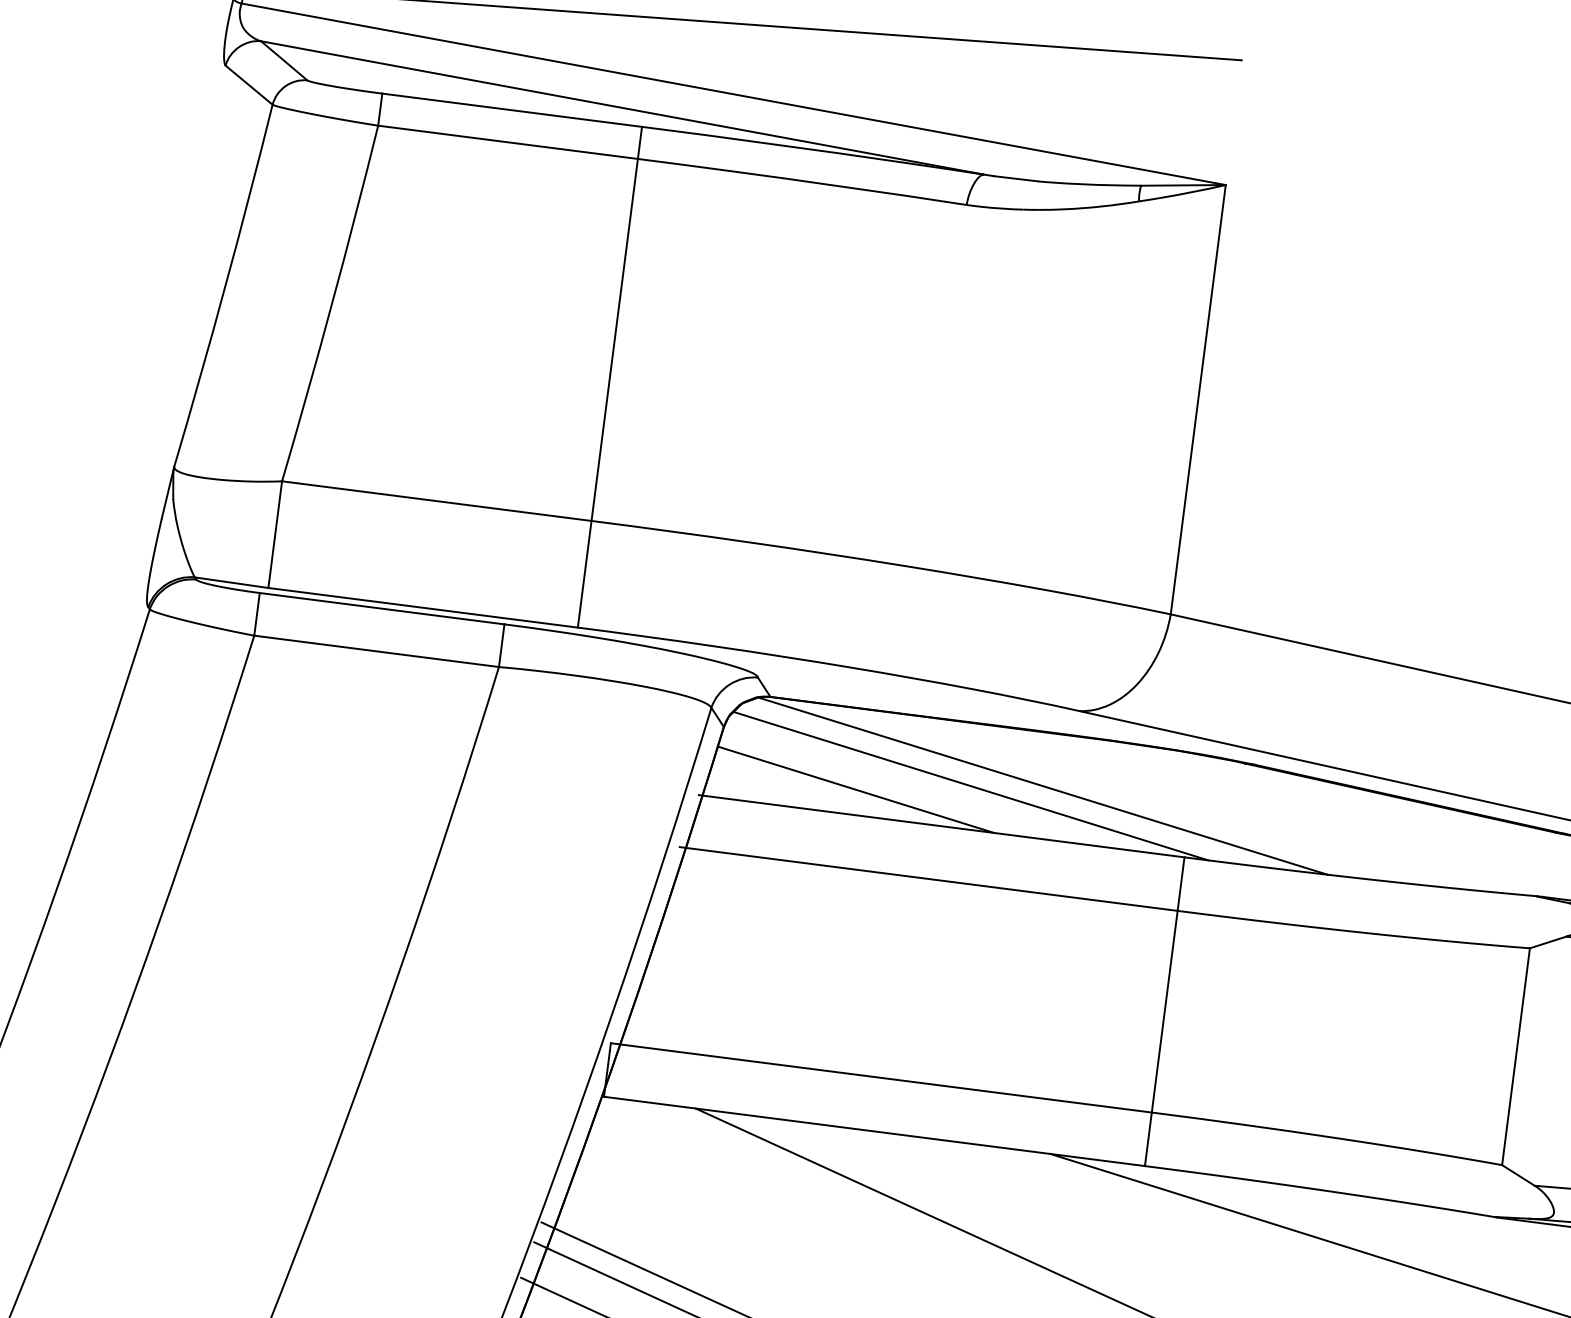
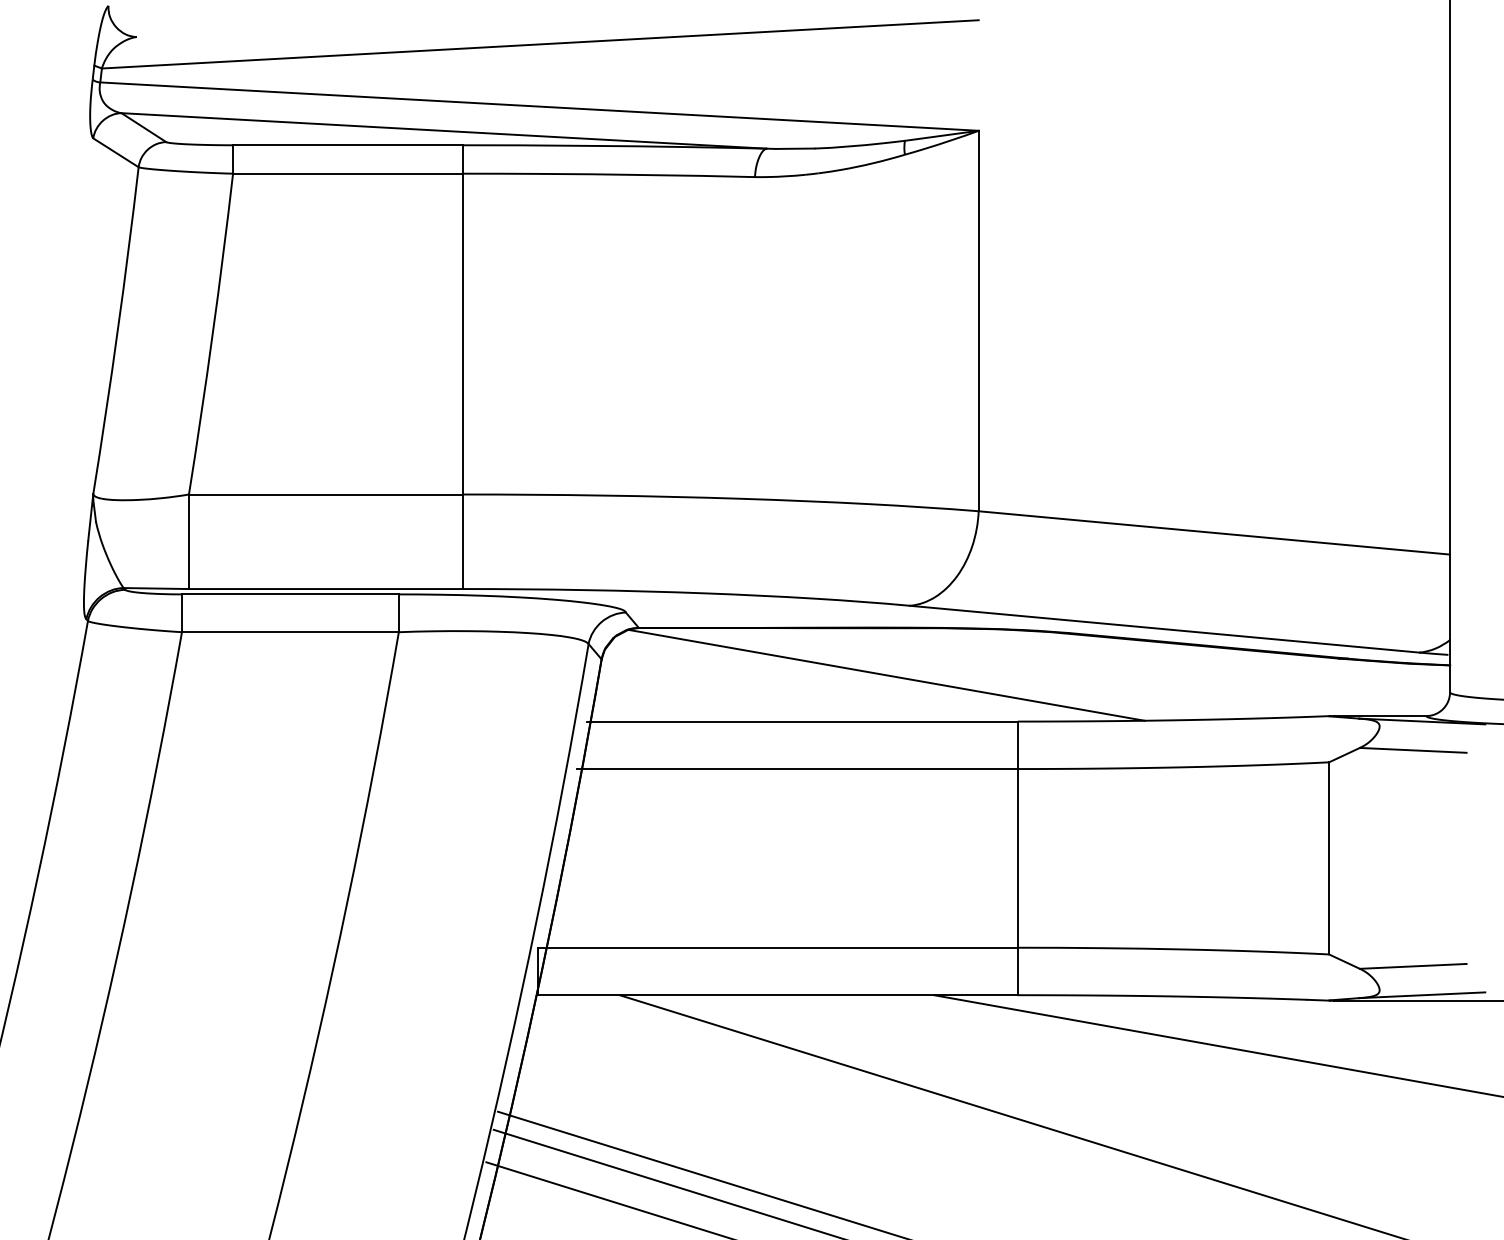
line: (970, 786) -> (823, 683), removed
line: (855, 789) -> (723, 699), removed

